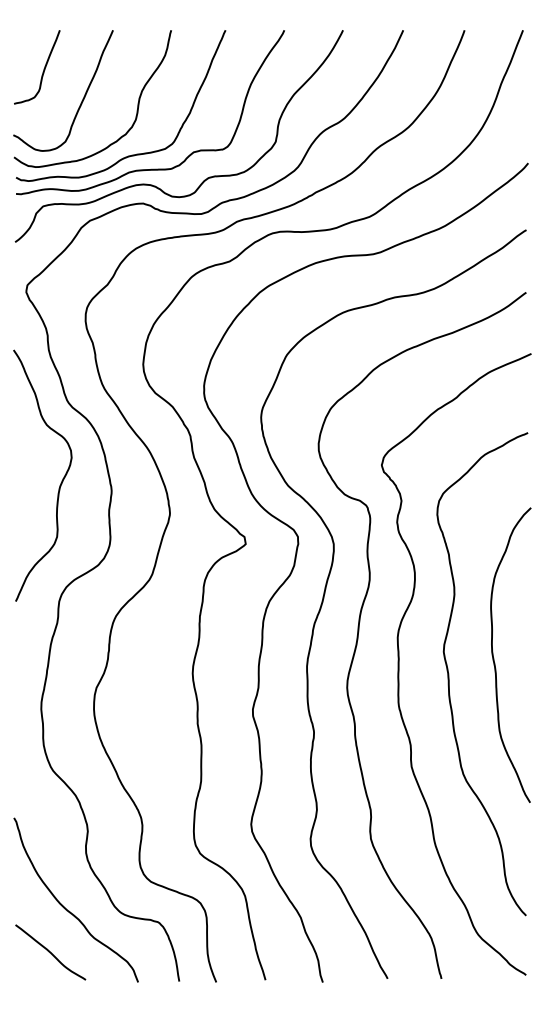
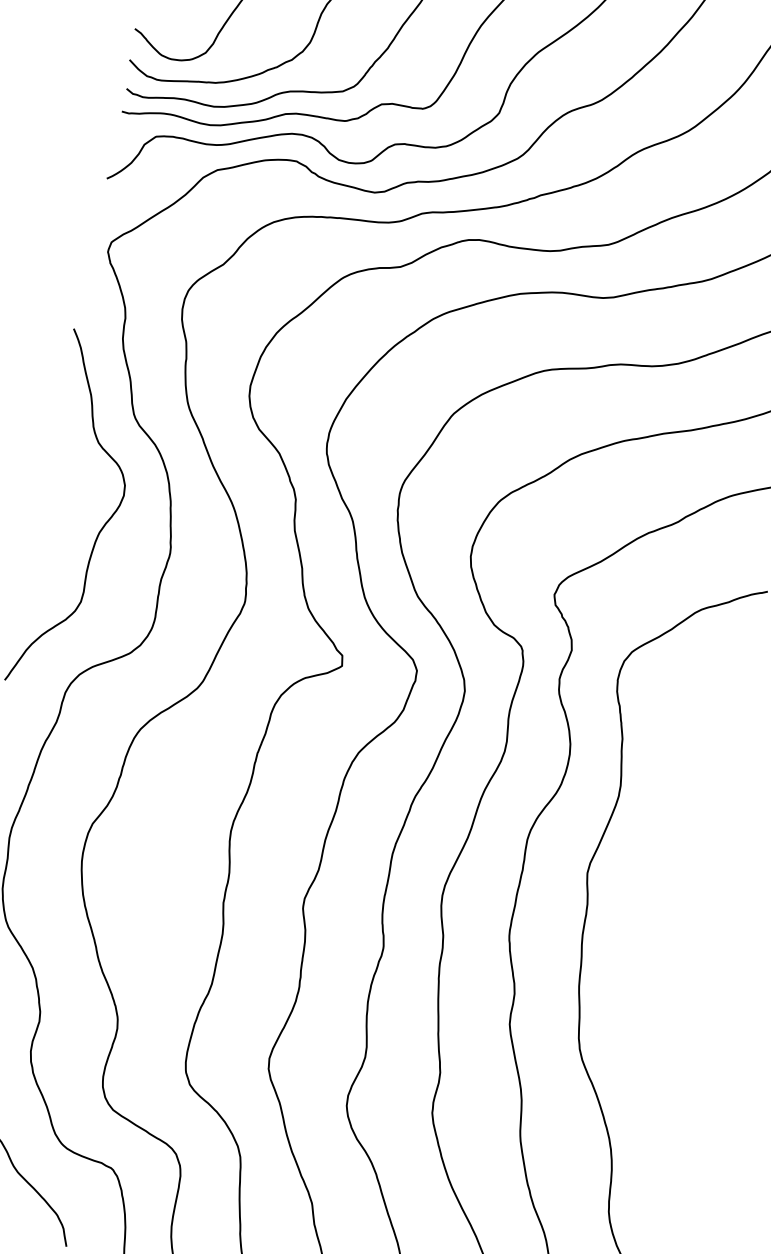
curve: (494, 658) -> (656, 896), removed

